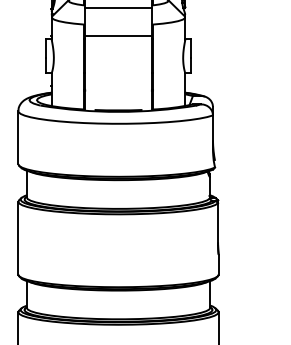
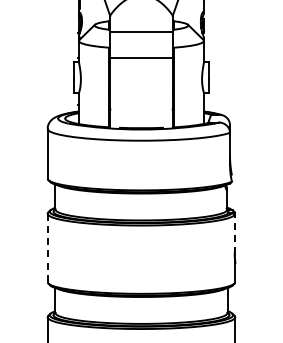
line: (217, 223) -> (234, 234), solid -> dashed
line: (18, 238) -> (47, 248), solid -> dashed

